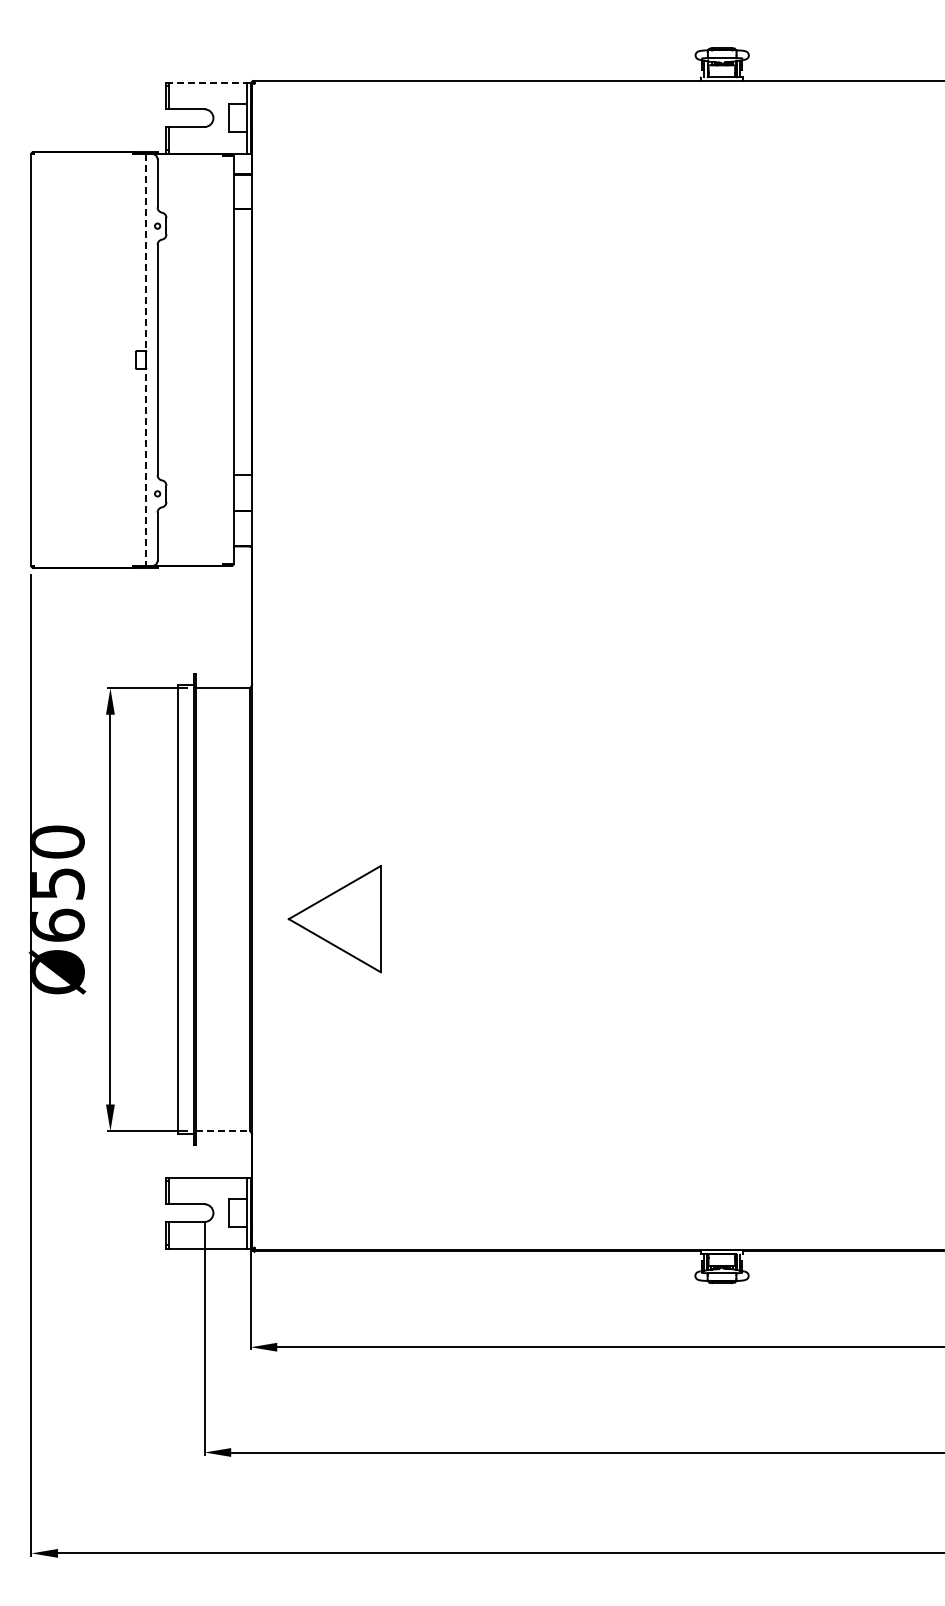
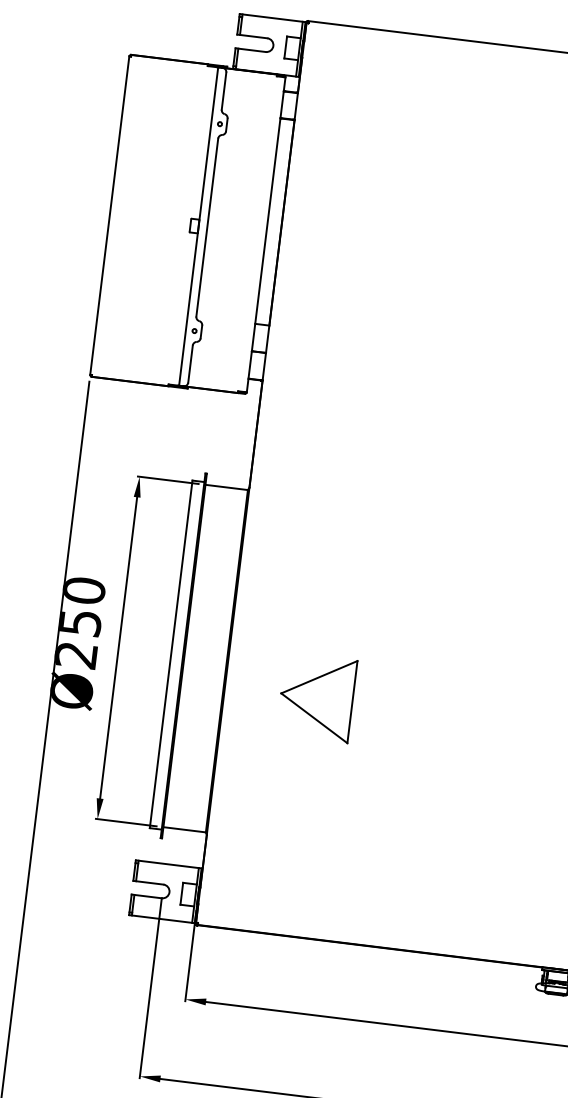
line: (208, 82) -> (272, 17), dashed -> solid
line: (146, 360) -> (198, 226), dashed -> solid
part: (334, 919) -> (316, 698), moved
text: (58, 924) -> (77, 654), Ø650 -> Ø250
line: (223, 1131) -> (185, 830), dashed -> solid

